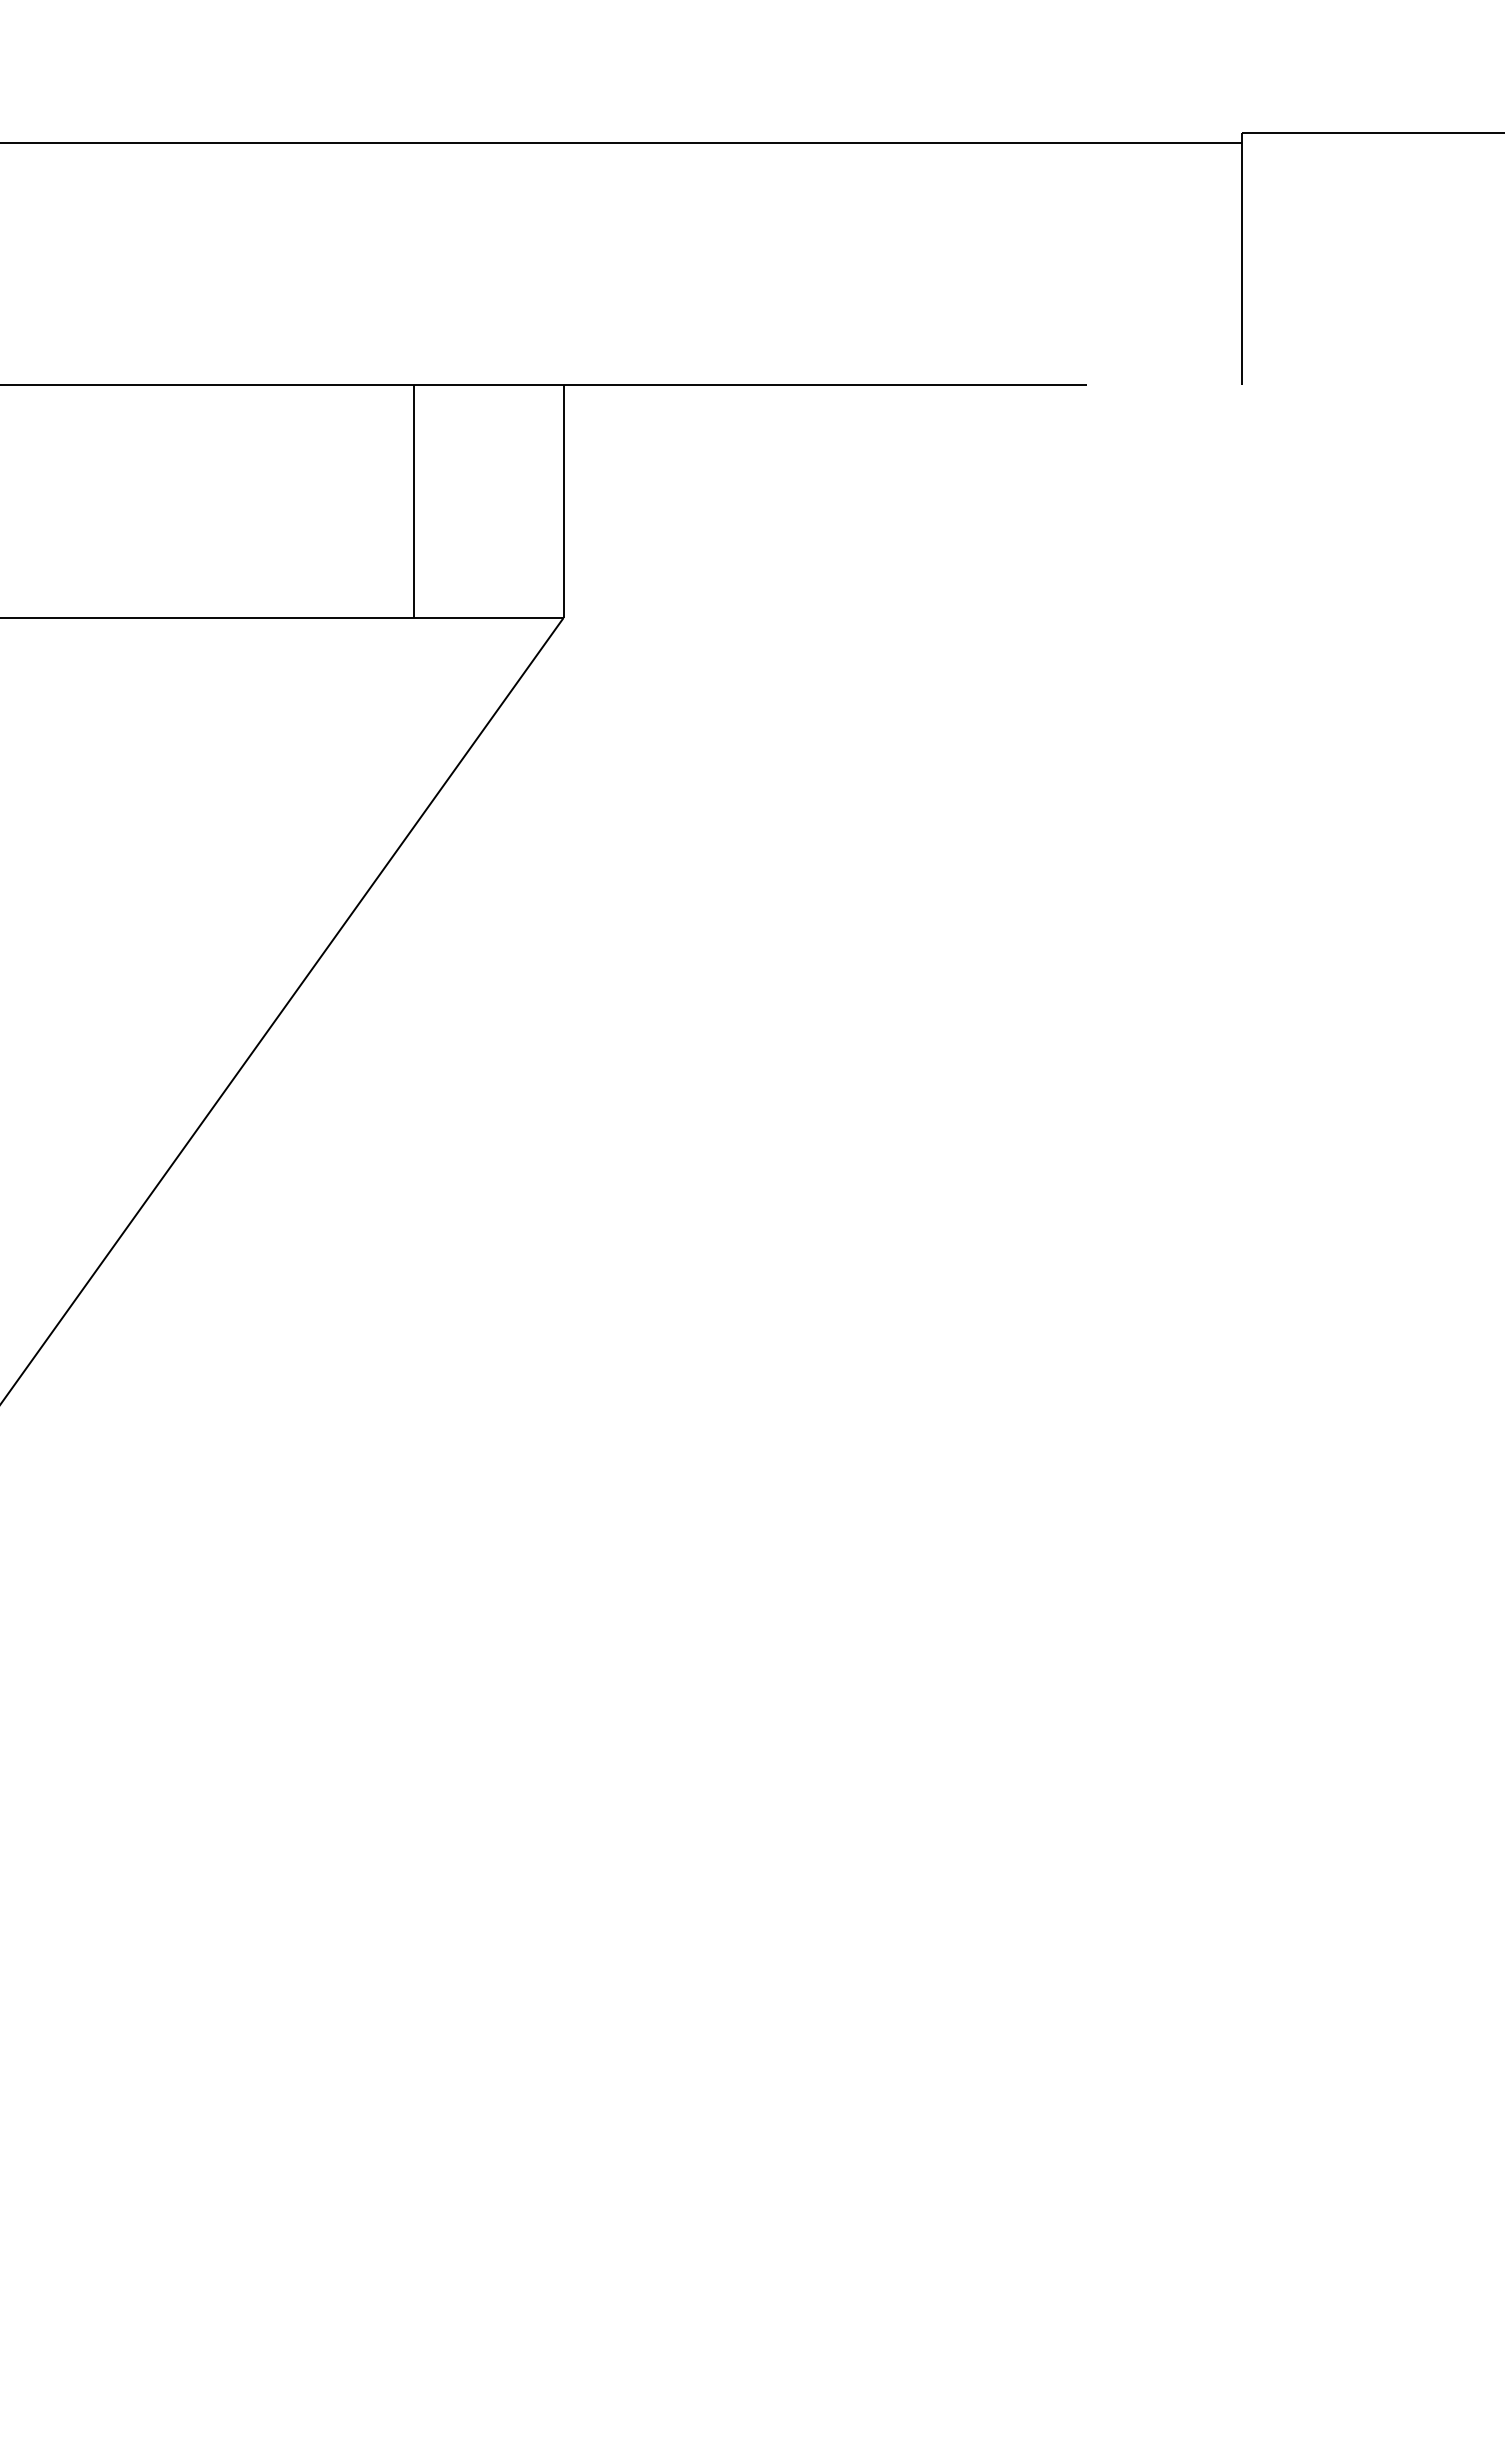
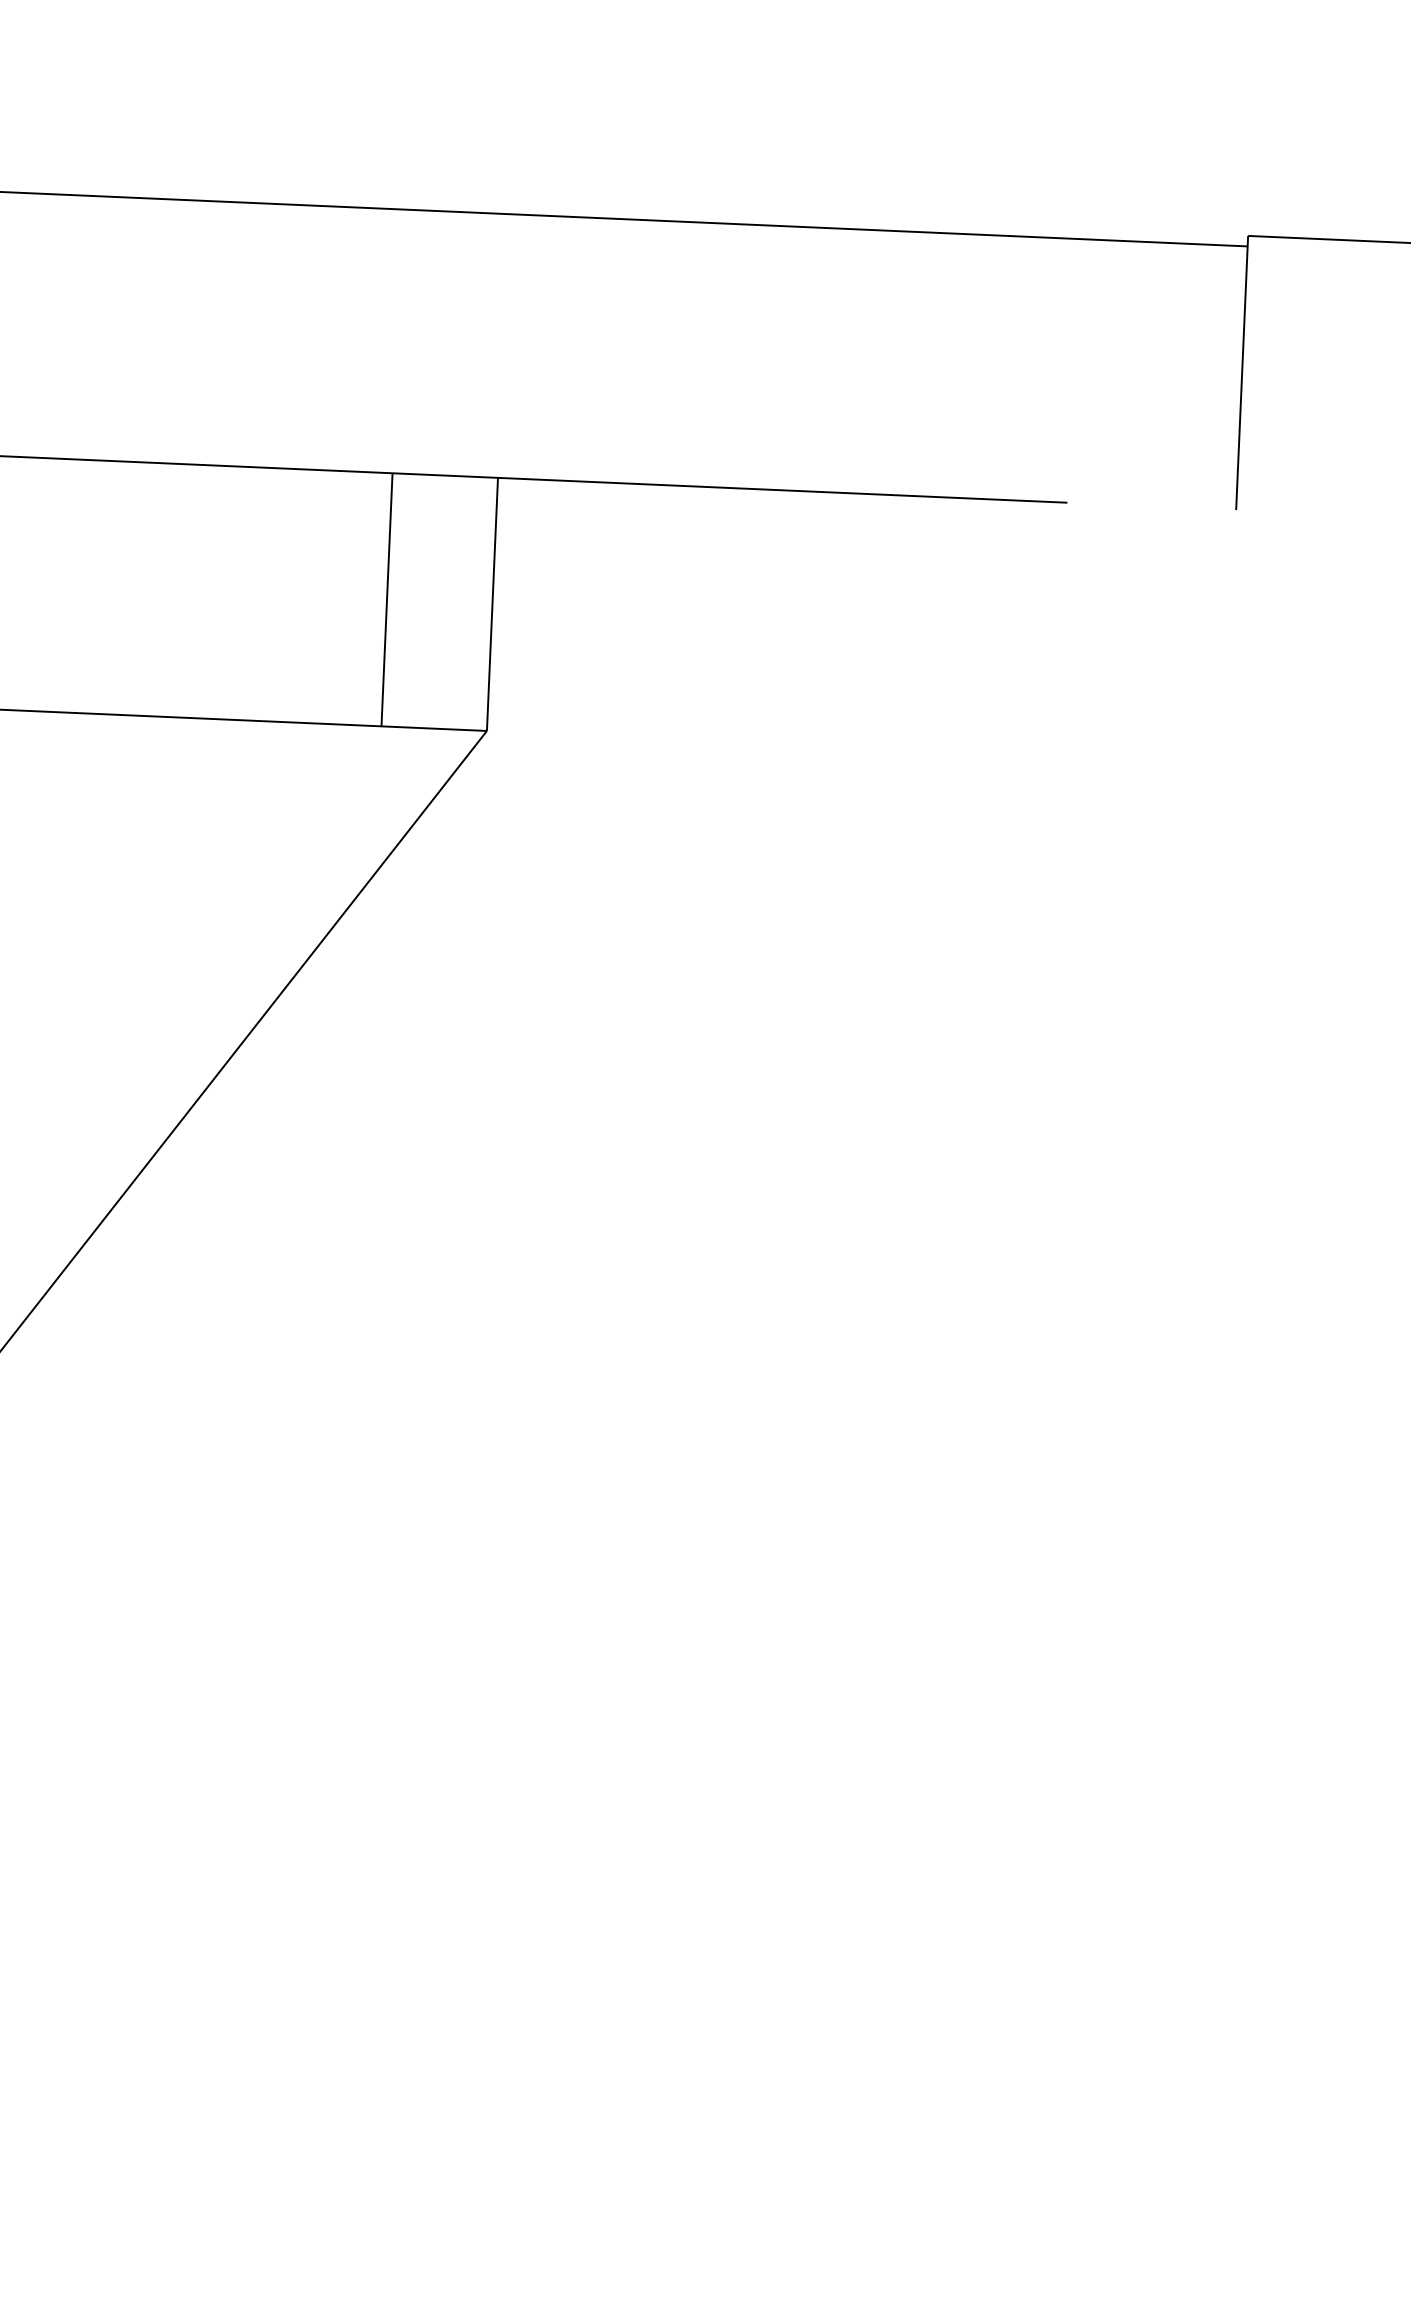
line: (413, 501) -> (386, 599), moved

